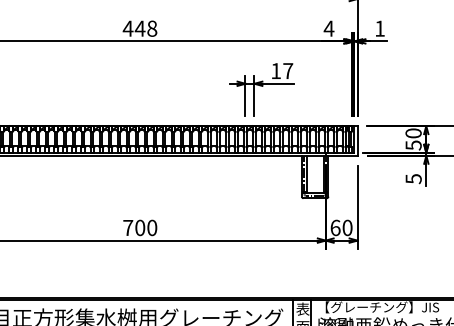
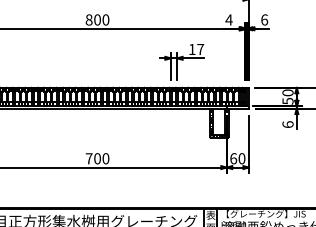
text: (140, 28) -> (97, 19), 448 -> 800
text: (379, 28) -> (264, 19), 1 -> 6
text: (412, 178) -> (287, 124), 5 -> 6

